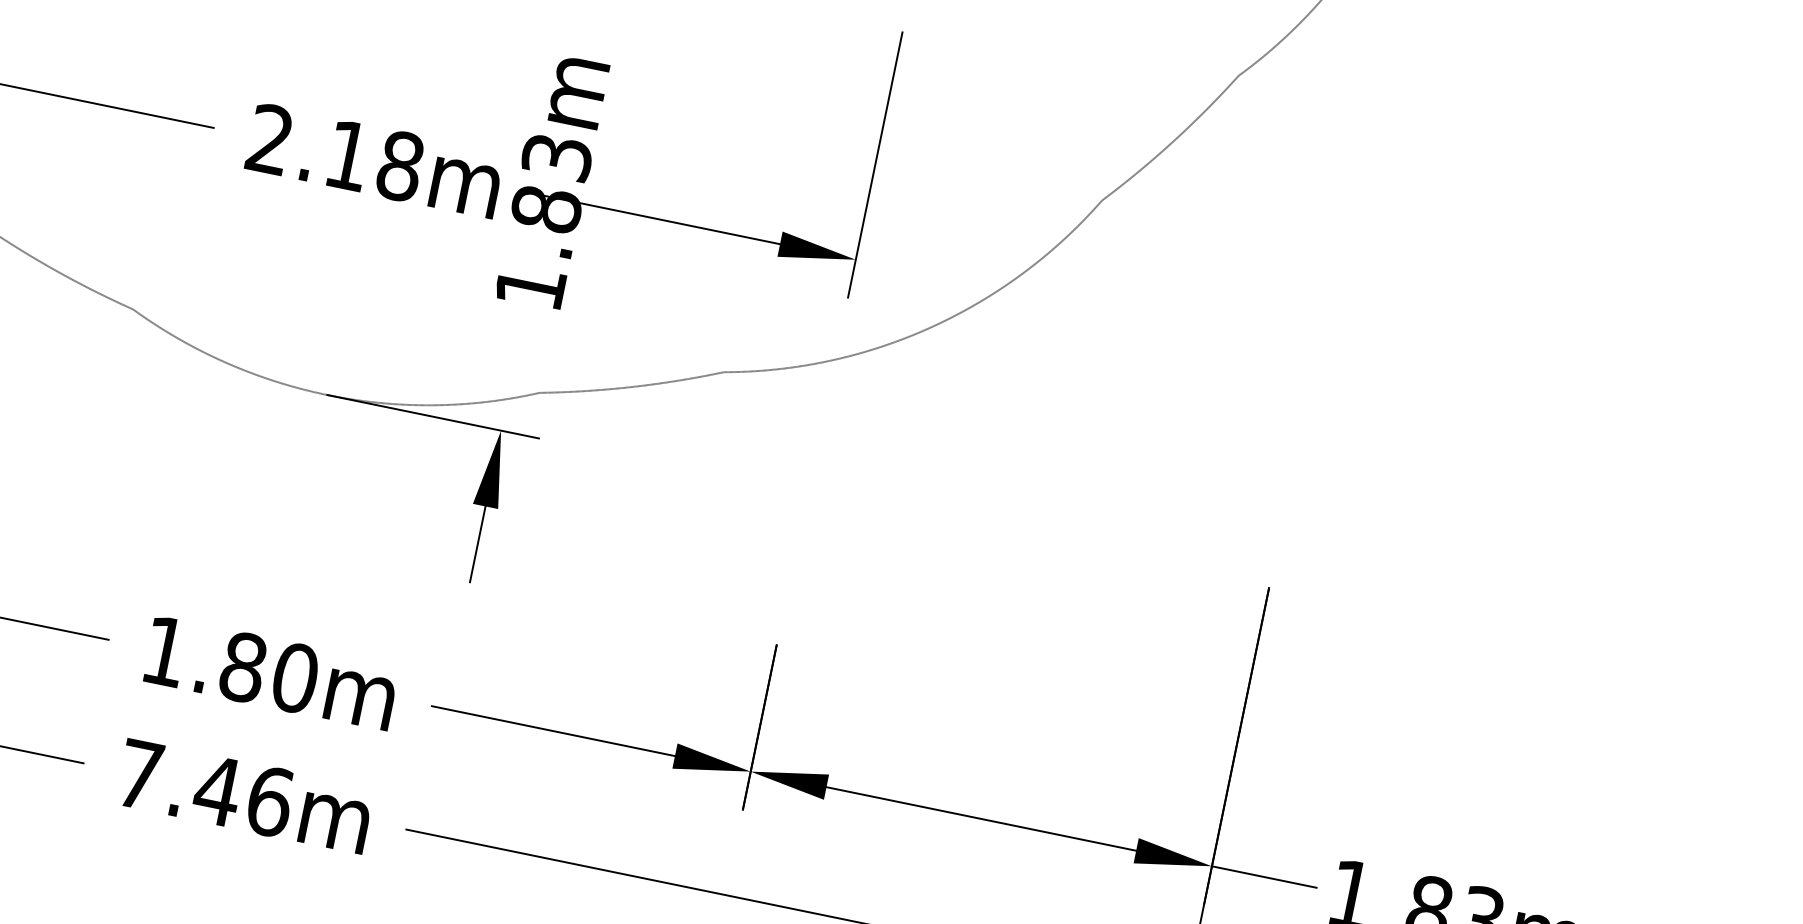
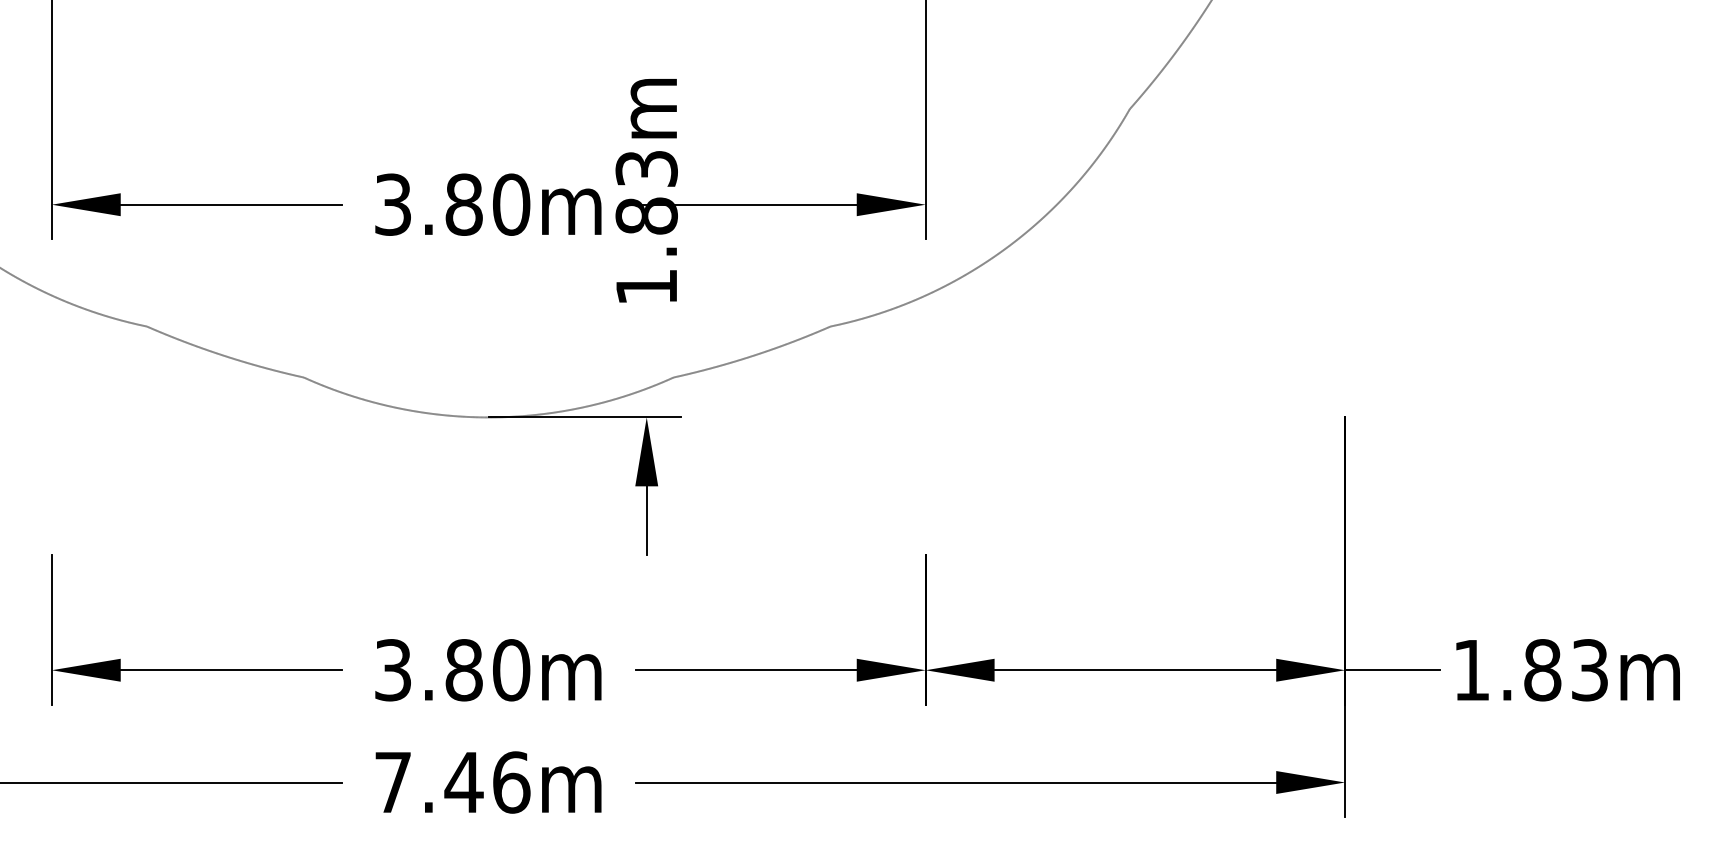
text: (335, 152) -> (452, 204), 2.18m -> 3.80m
text: (164, 651) -> (392, 670), 1.80m -> 3.80m

